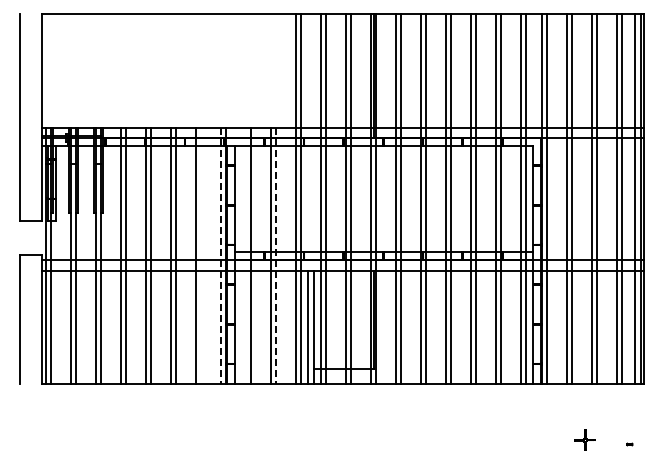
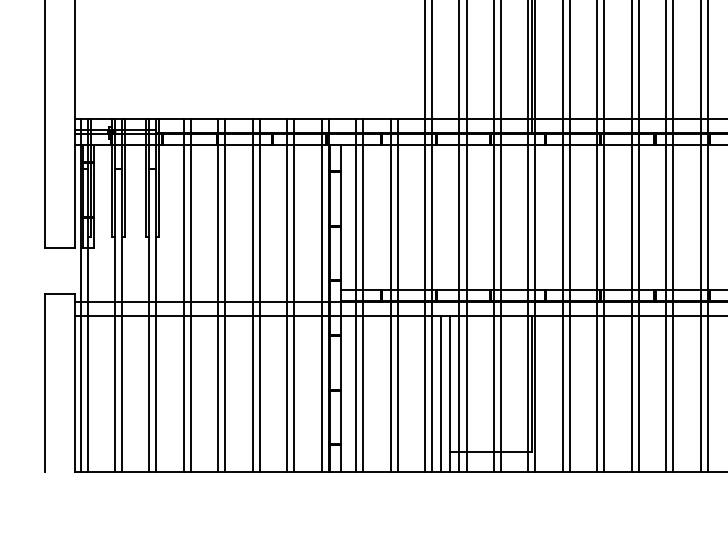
line: (201, 255) -> (294, 295), added
line: (245, 255) -> (355, 295), added
line: (220, 256) -> (321, 296), dashed -> solid
line: (276, 256) -> (398, 296), dashed -> solid

